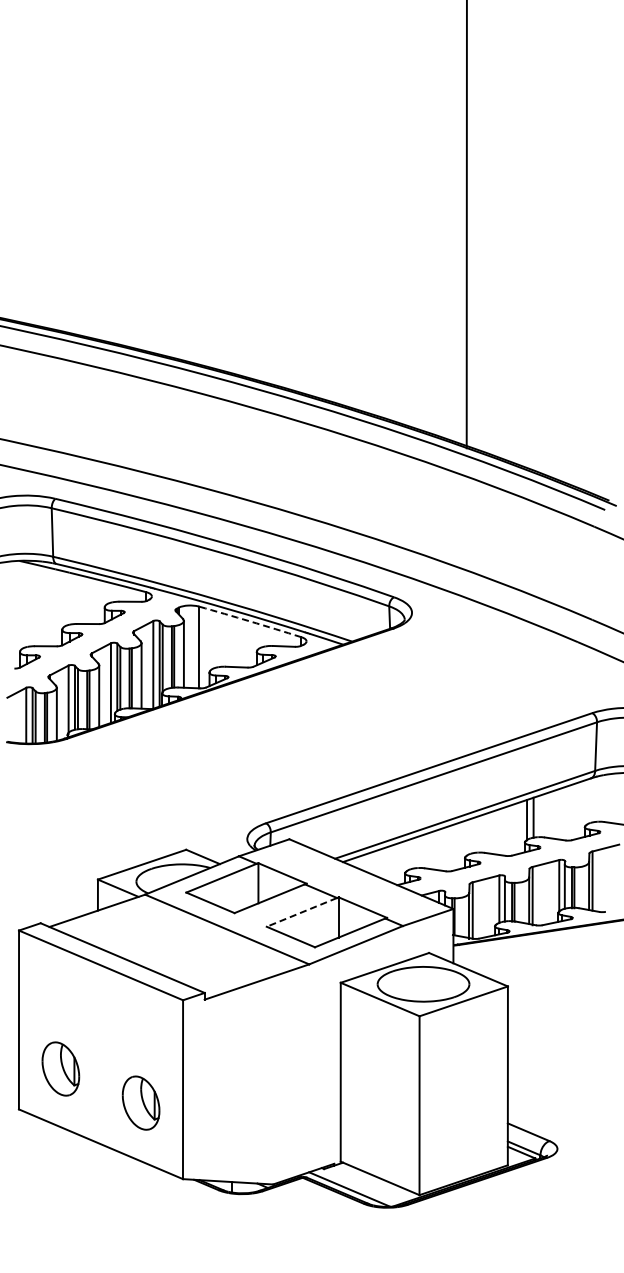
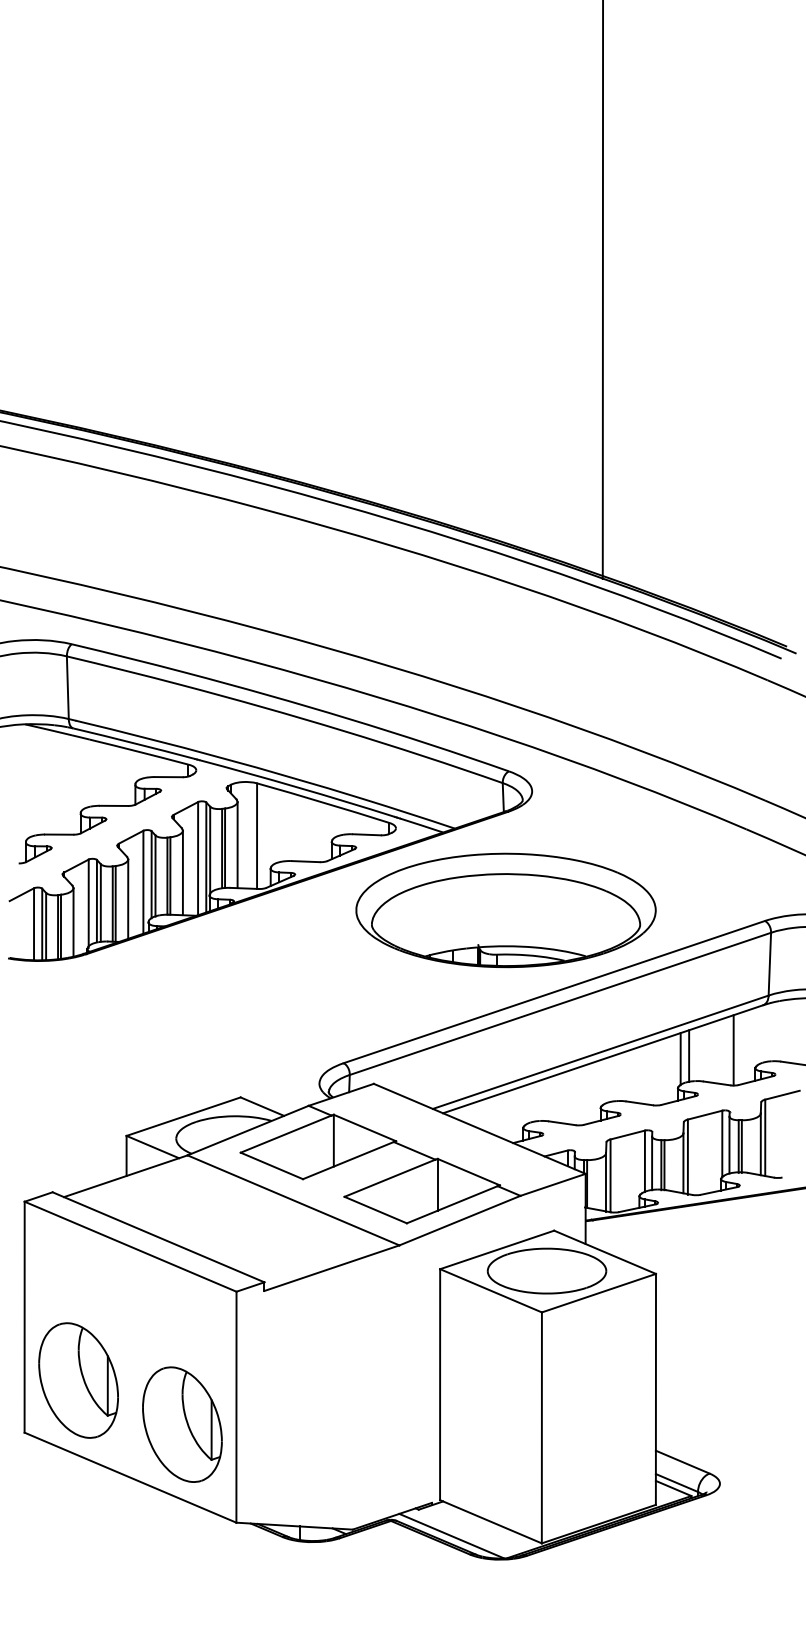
arc: (250, 621) -> (323, 802), dashed -> solid
part: (391, 704) -> (505, 909), added
line: (568, 813) -> (734, 1050), added
line: (301, 912) -> (389, 1178), dashed -> solid
part: (60, 1068) -> (78, 1379), size x1.67
part: (140, 1102) -> (181, 1423), size x1.67

